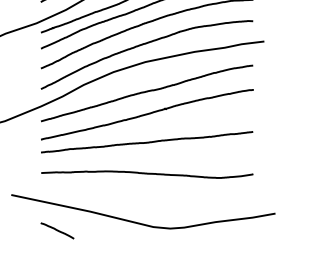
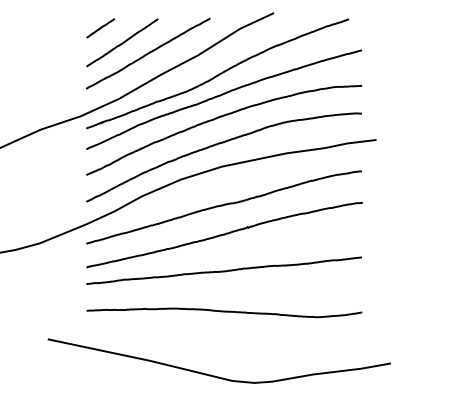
curve: (57, 230) -> (107, 385), removed

